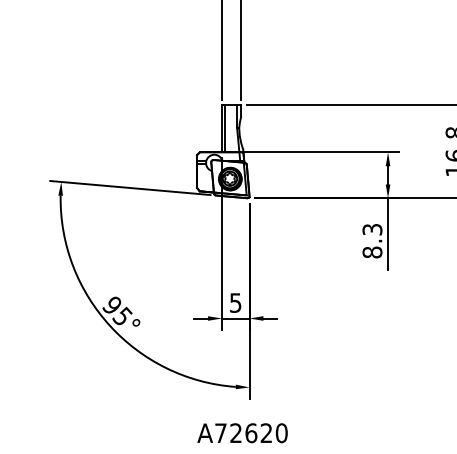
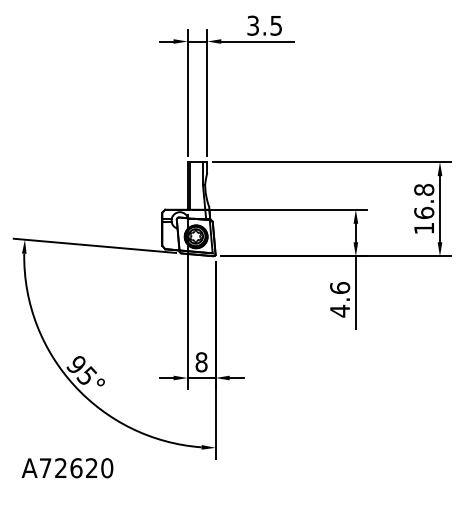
text: (372, 240) -> (340, 299), 8.3 -> 4.6
text: (235, 303) -> (201, 362), 5 -> 8
text: (242, 433) -> (67, 468), moved

